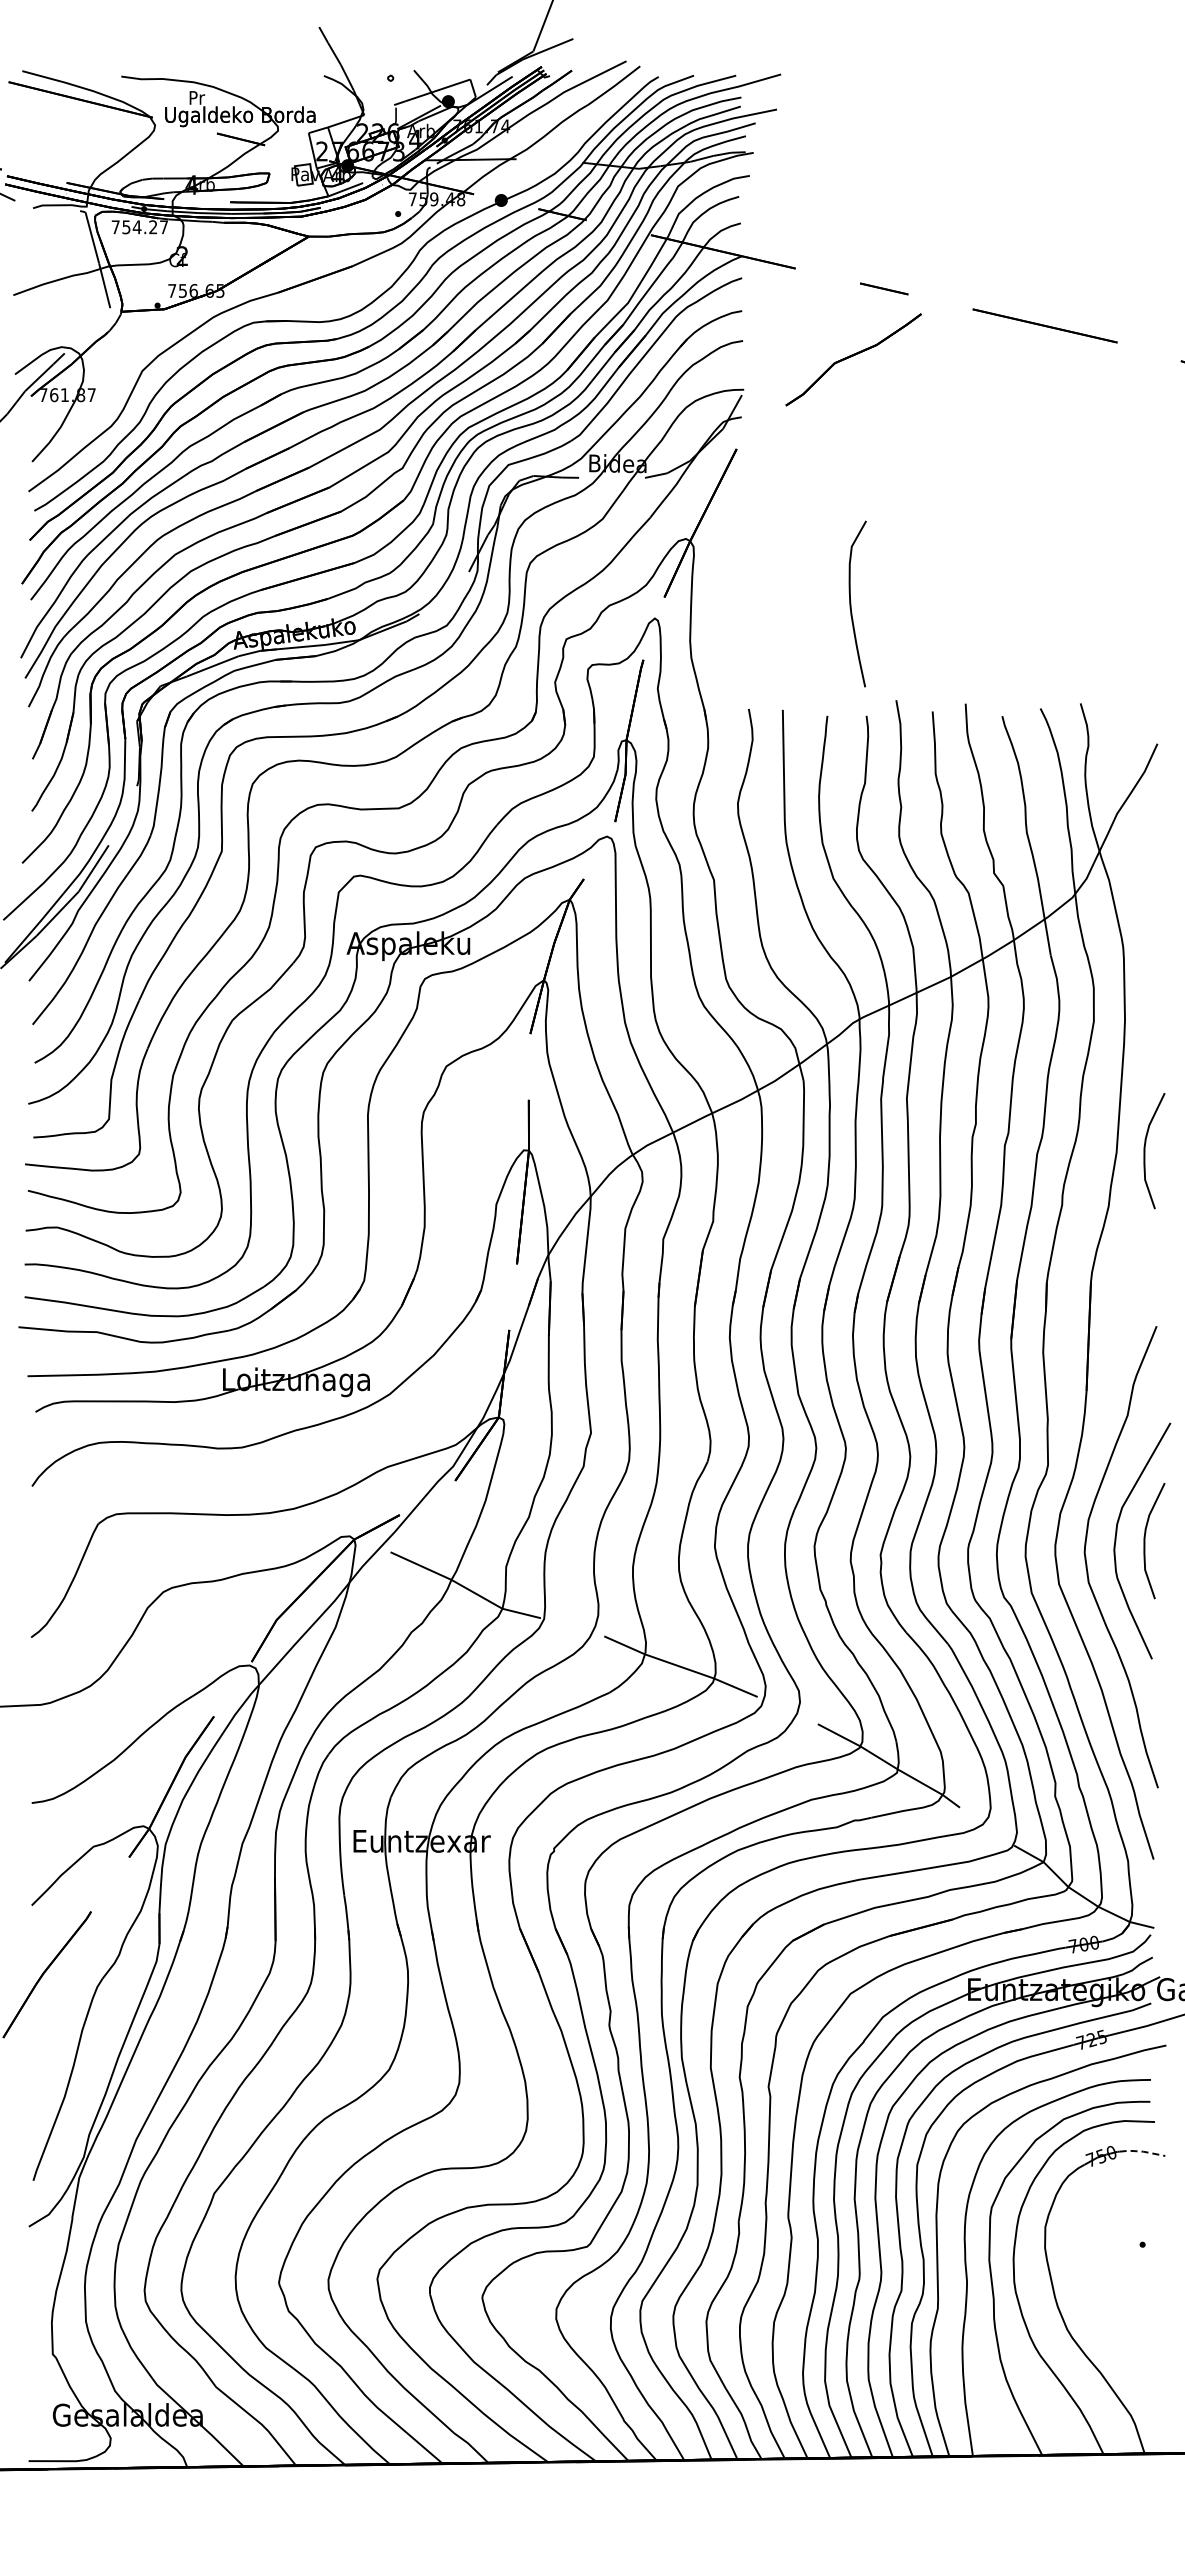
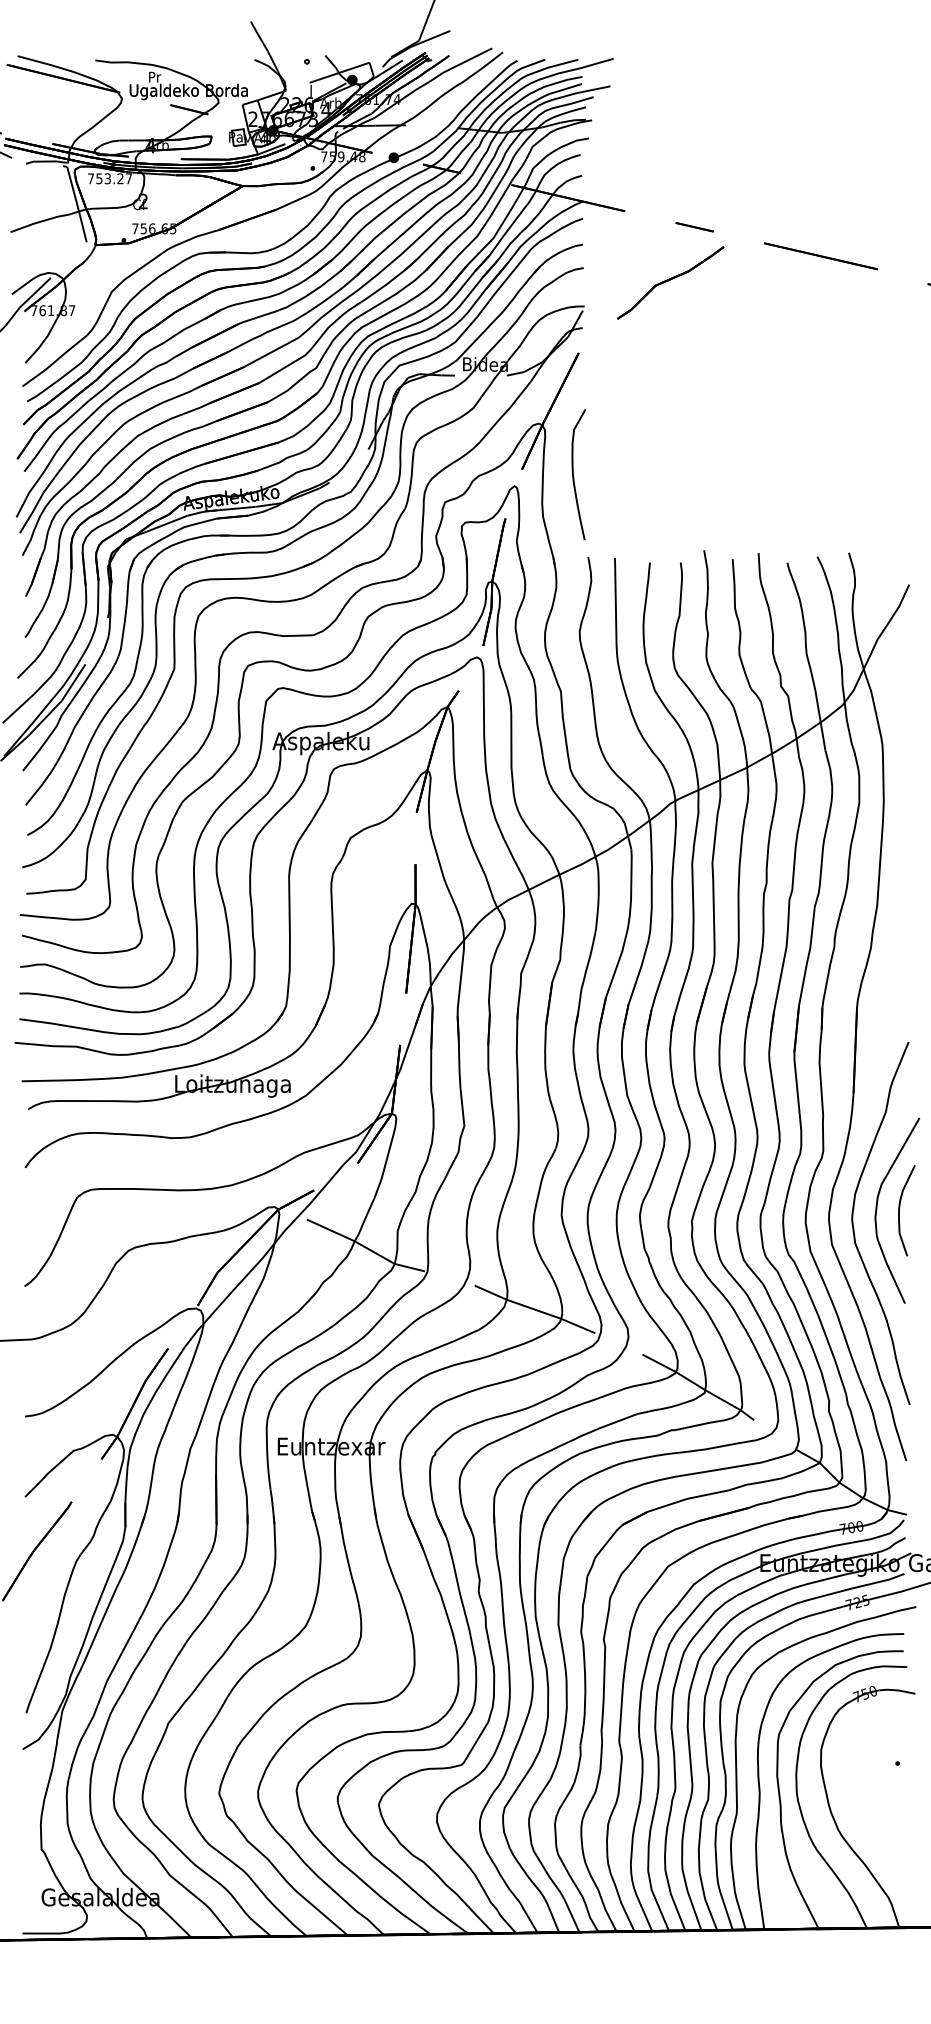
text: (136, 227) -> (107, 178), 754.27 -> 753.27
curve: (851, 603) -> (573, 474), moved
curve: (1145, 1151) -> (899, 904), removed
line: (1142, 2151) -> (897, 1690), dashed -> solid

